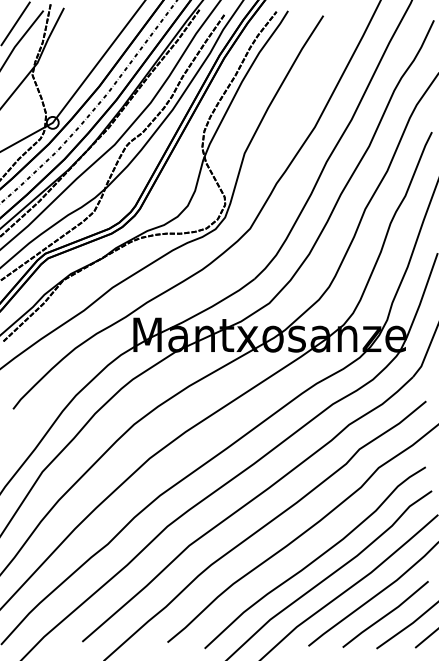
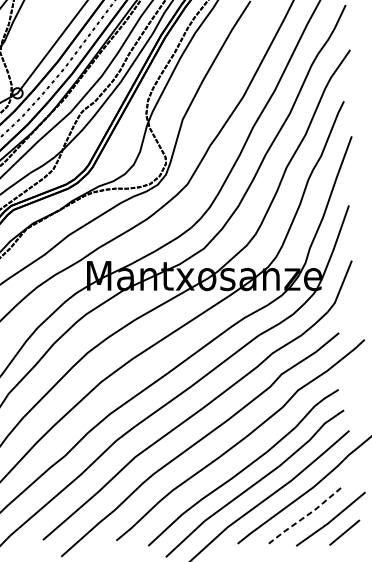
line: (386, 615) -> (304, 517), solid -> dashed

